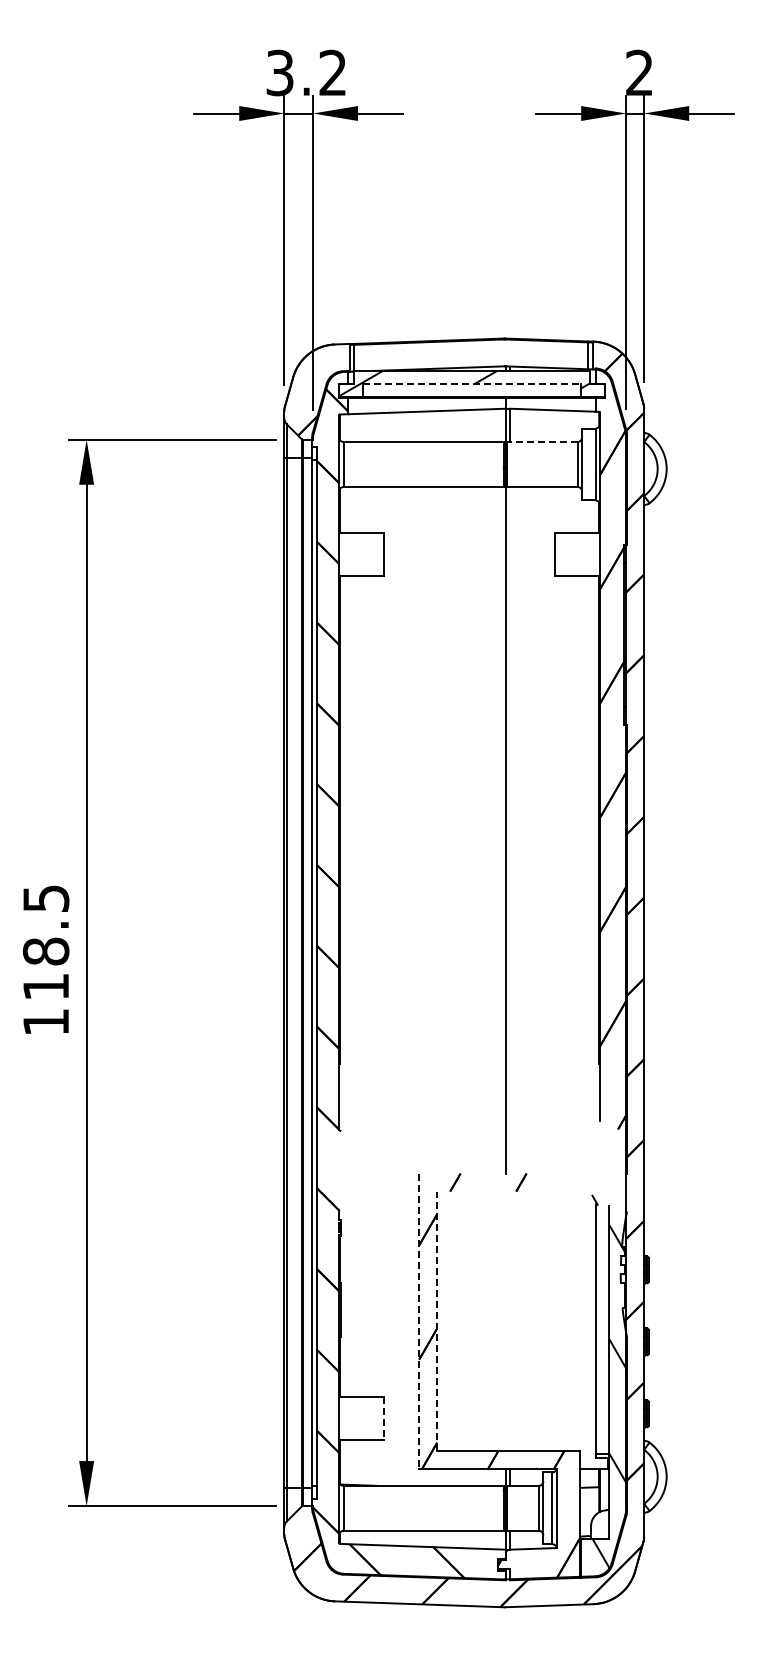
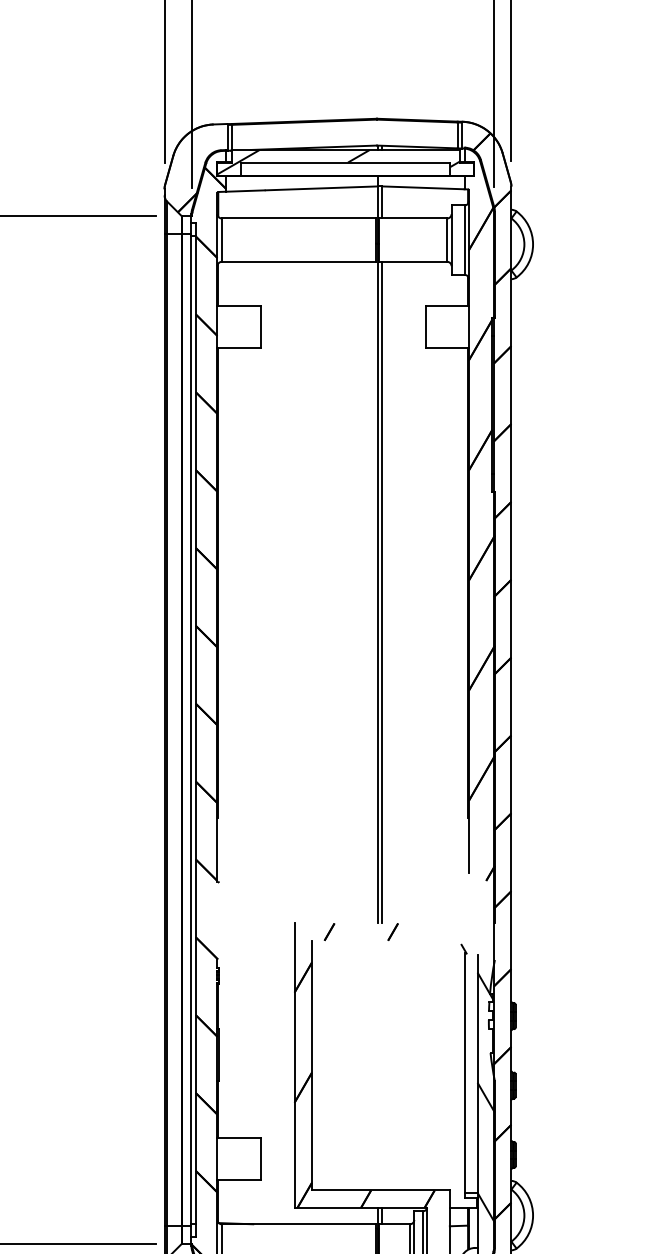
line: (472, 383) -> (345, 162), dashed -> solid
line: (542, 442) -> (413, 218), dashed -> solid
line: (510, 830) -> (382, 592), added
line: (419, 1321) -> (294, 1065), dashed -> solid
line: (437, 1321) -> (312, 1065), dashed -> solid
line: (384, 1418) -> (261, 1159), dashed -> solid

